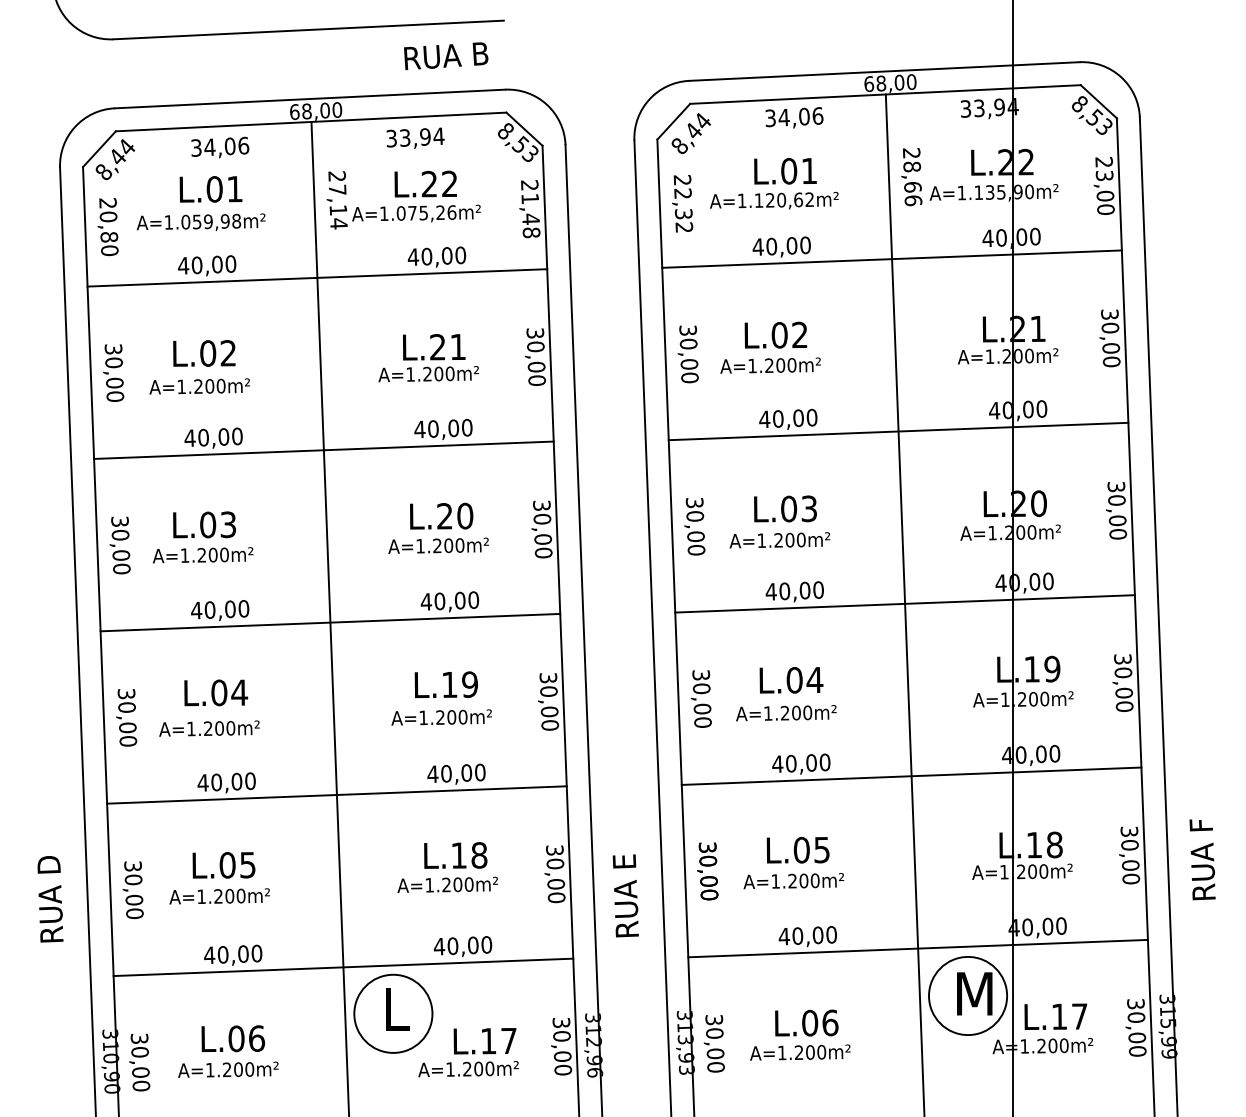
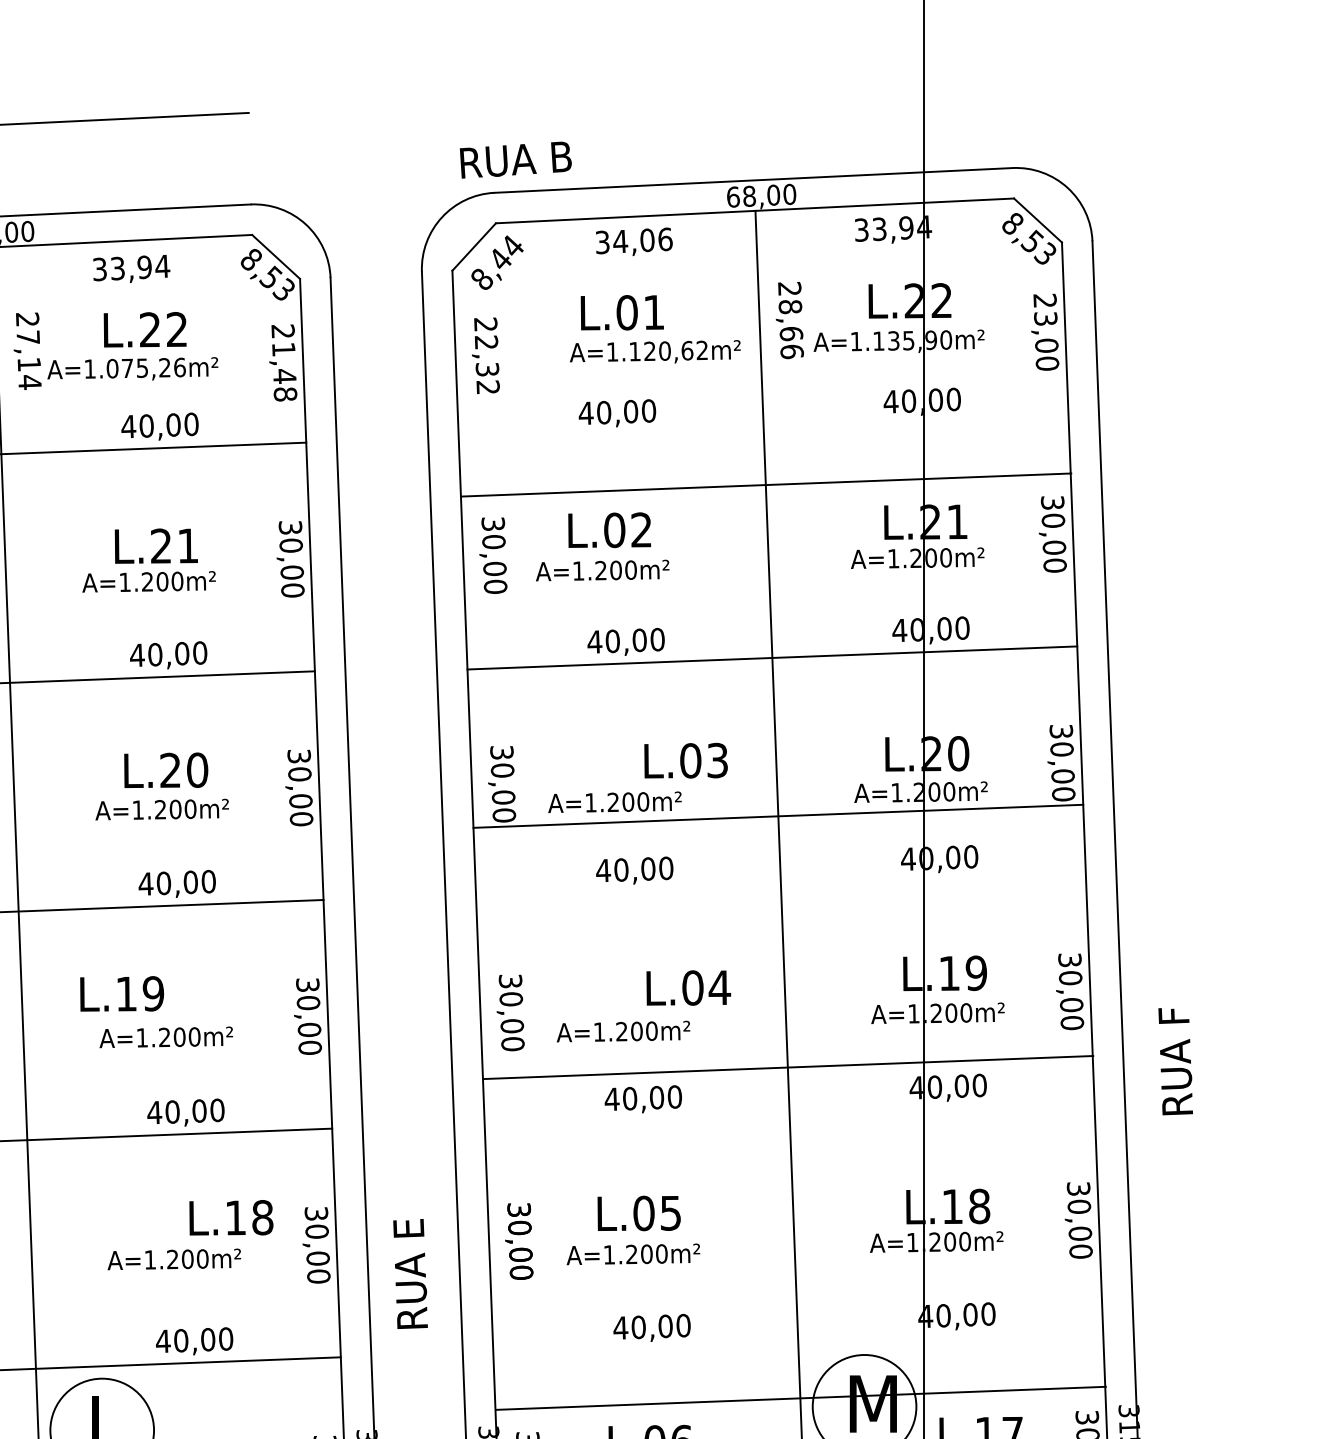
text: (446, 56) -> (516, 160), moved
text: (774, 200) -> (655, 351), moved
line: (891, 258) -> (765, 484), moved
text: (785, 508) -> (686, 760), moved
line: (904, 603) -> (777, 815), moved
text: (791, 680) -> (688, 988), moved
text: (445, 684) -> (120, 993), moved
line: (911, 775) -> (788, 1066), moved
text: (455, 855) -> (231, 1217), moved
text: (1202, 859) -> (1175, 1061), moved
line: (917, 948) -> (800, 1398), moved

